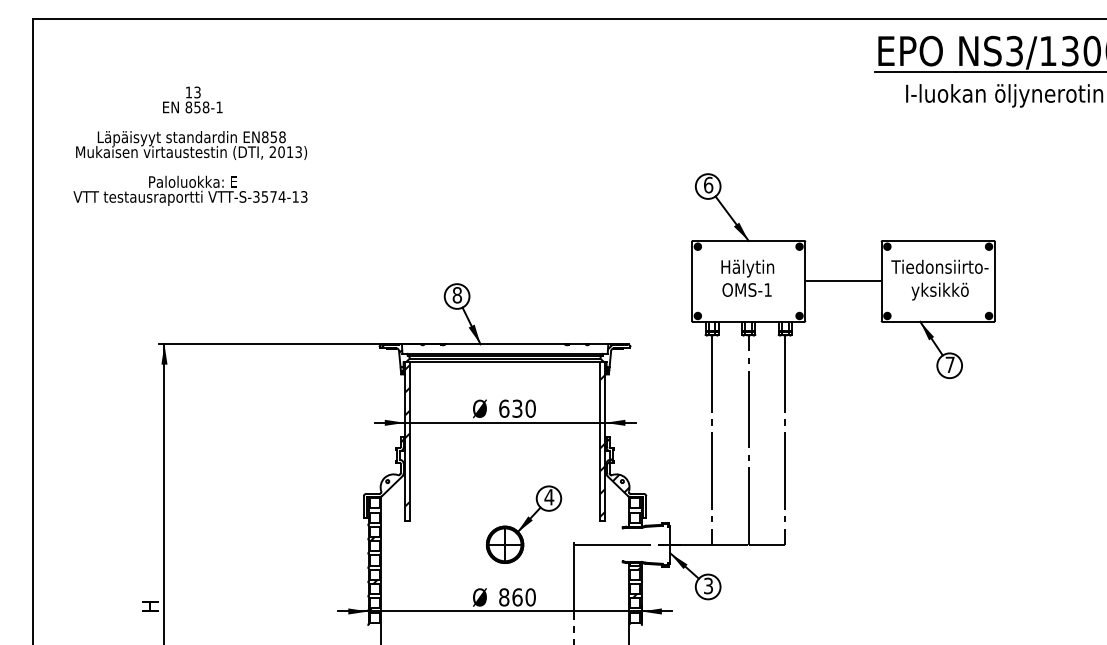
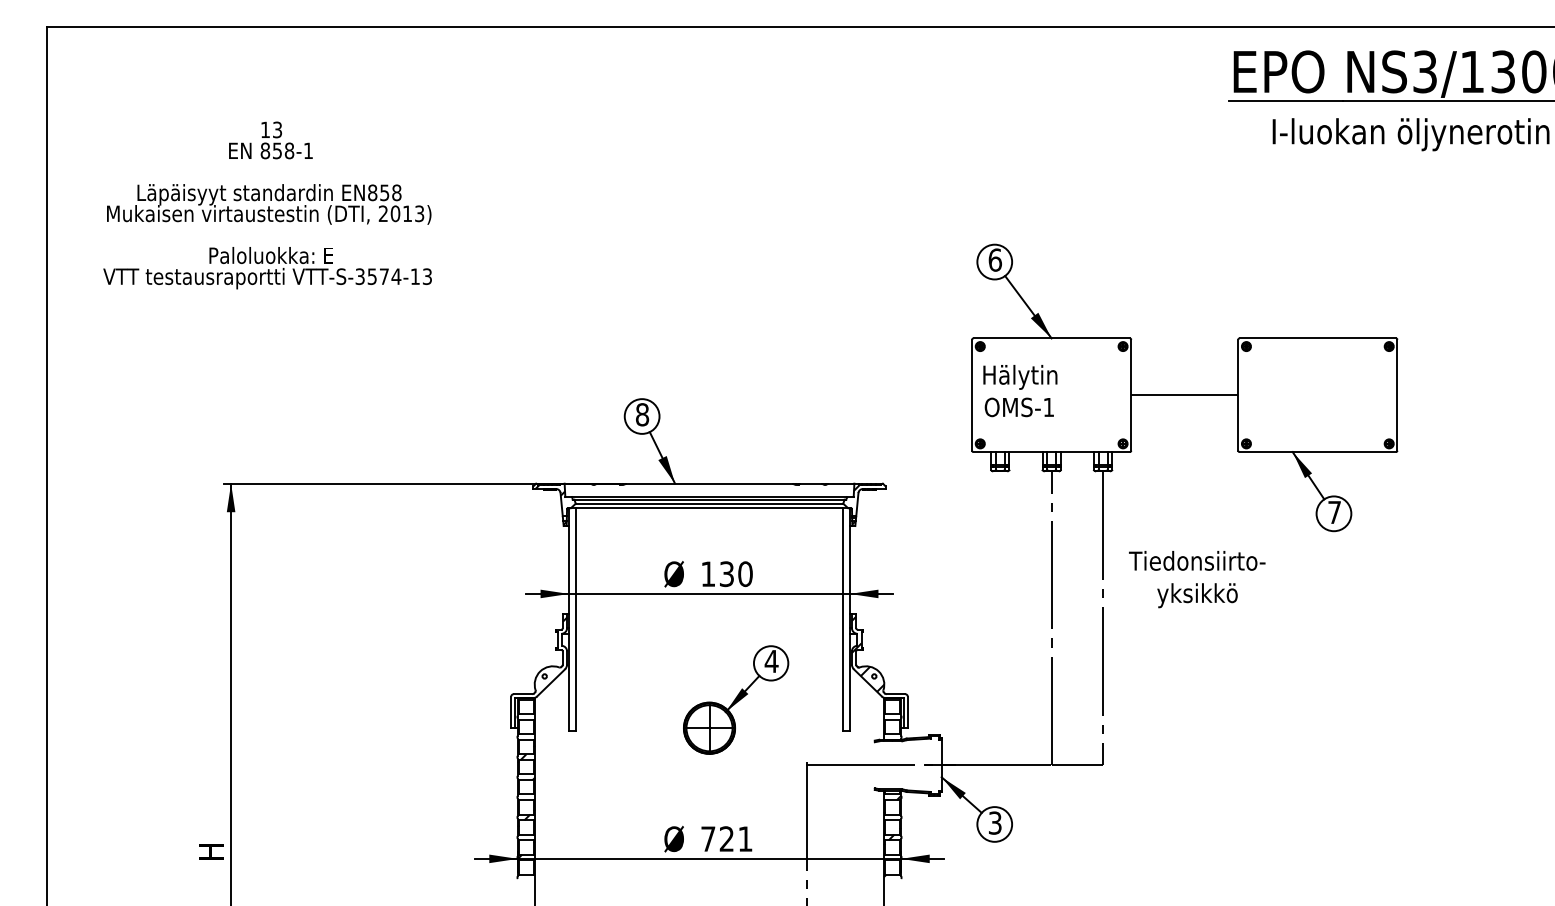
text: (747, 278) -> (1020, 391), moved
text: (940, 280) -> (1197, 579), moved
text: (504, 409) -> (708, 574), 630 -> 130
hatch: (407, 435) -> (572, 611), removed
line: (712, 440) -> (1000, 618), removed
hatch: (602, 445) -> (846, 625), removed
part: (524, 524) -> (736, 699), moved
text: (517, 596) -> (726, 838), 860 -> 721

